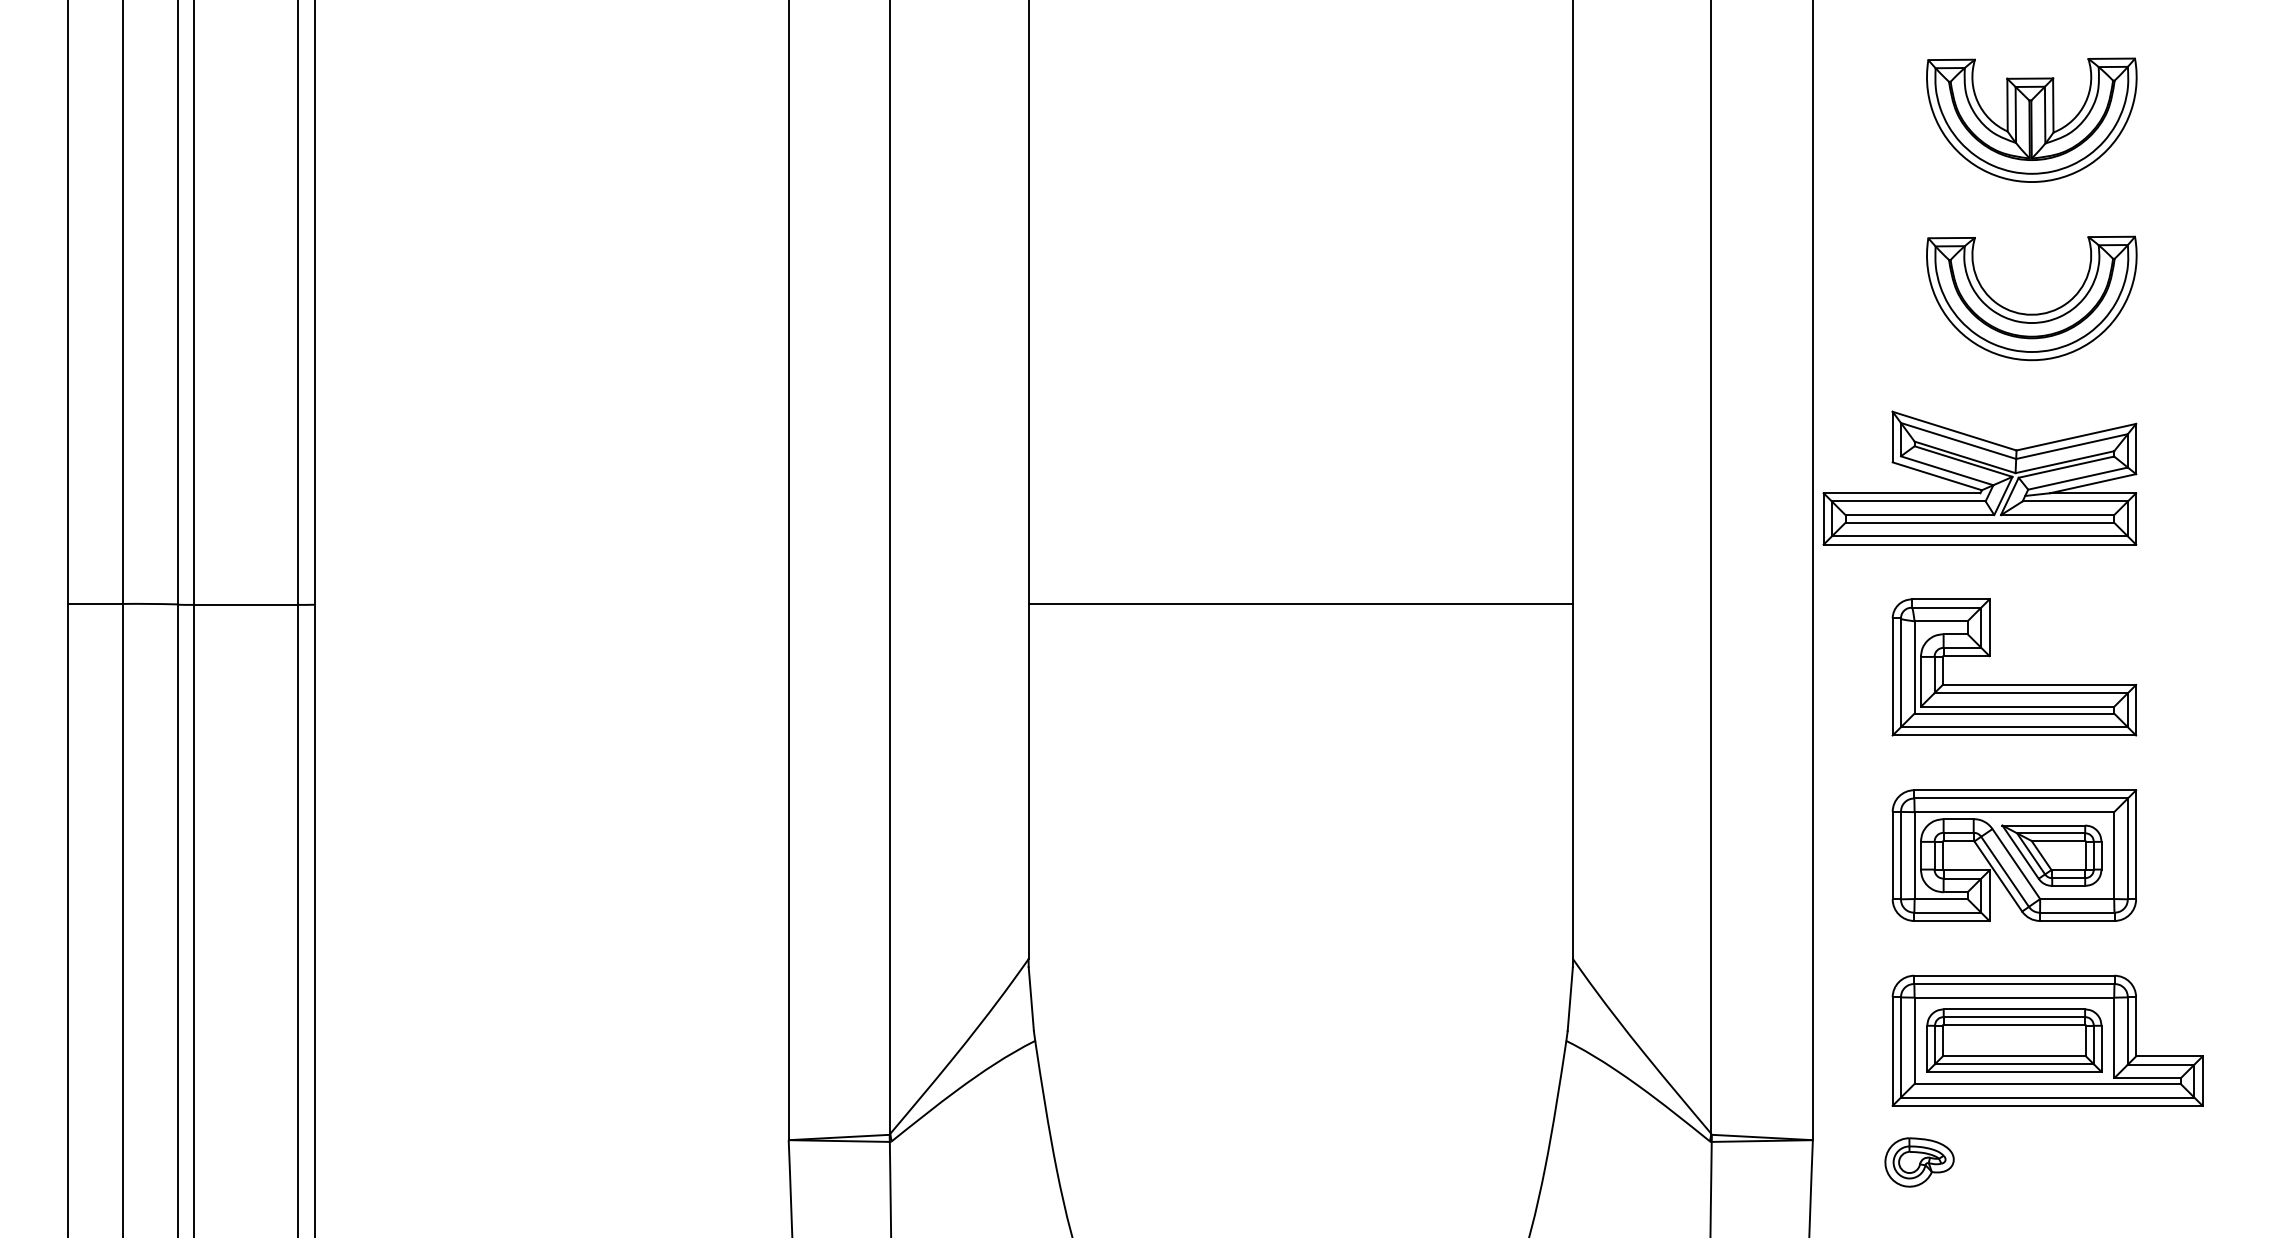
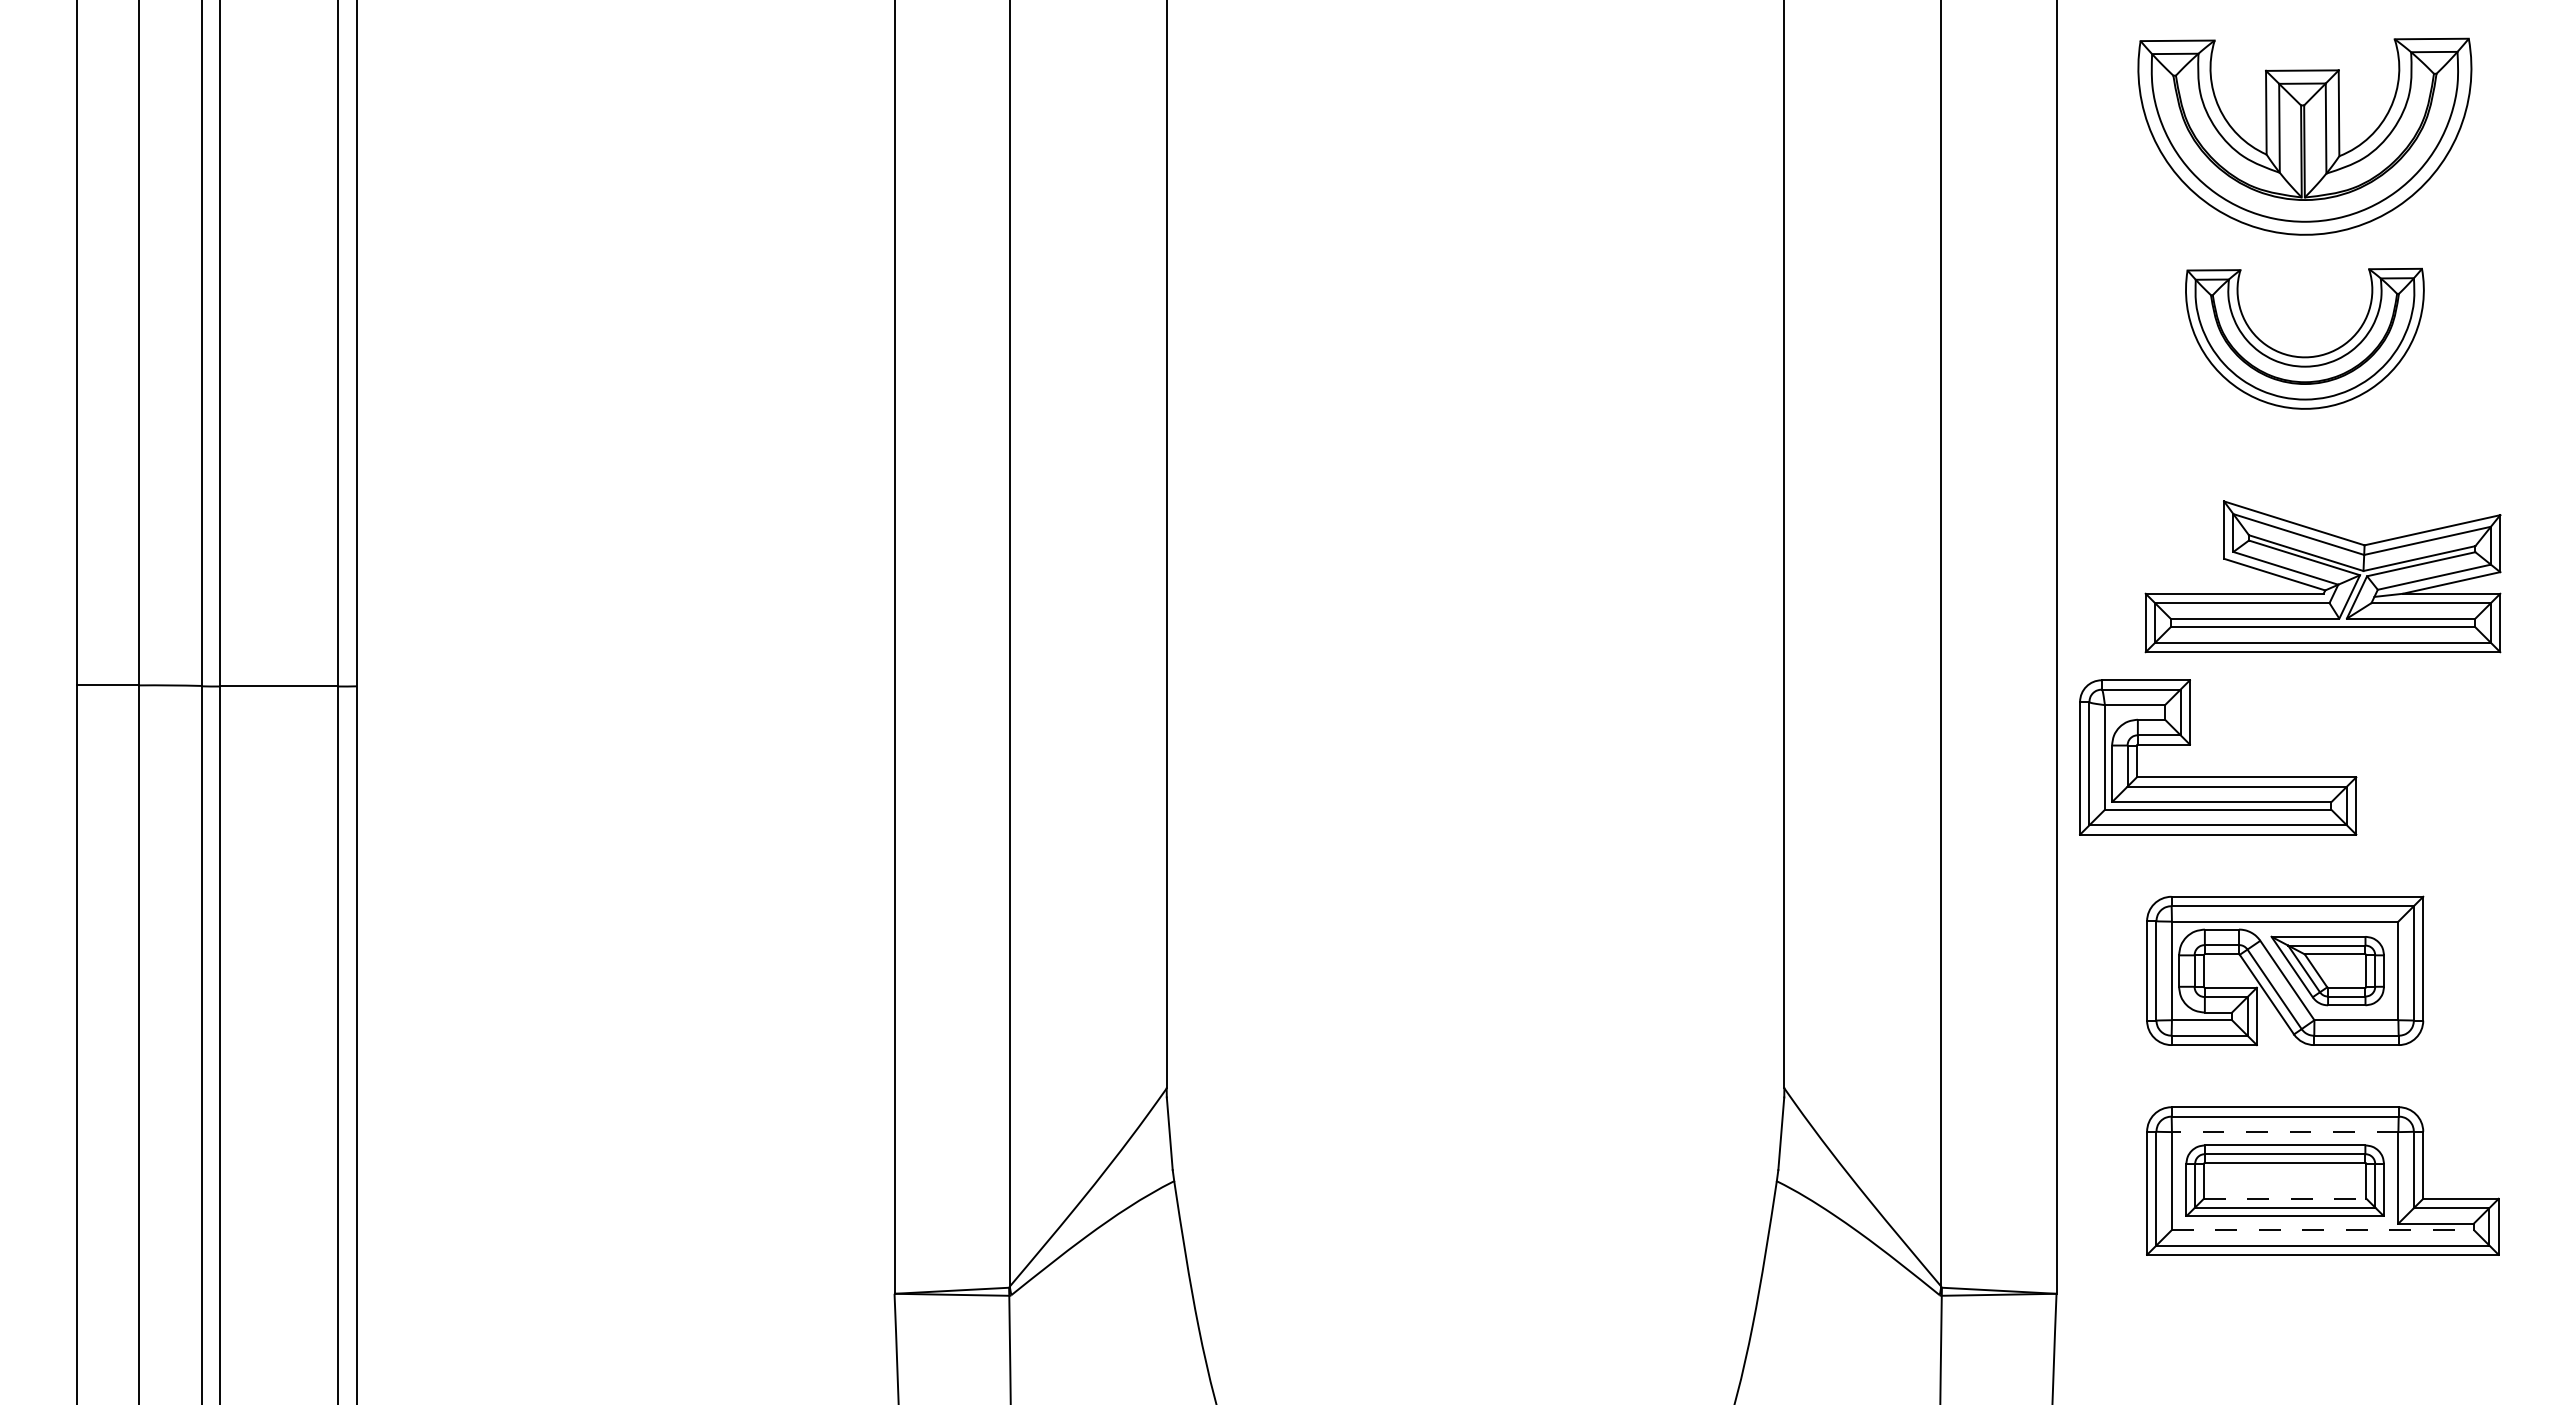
part: (2031, 120) -> (2304, 136), size x1.4
part: (1979, 477) -> (2322, 576), moved
line: (1300, 604) -> (1475, 685), removed
part: (2014, 684) -> (2218, 776), moved
line: (2013, 998) -> (2284, 1132), solid -> dashed
line: (2014, 1056) -> (2285, 1198), solid -> dashed
line: (2047, 1083) -> (2322, 1229), solid -> dashed
part: (1919, 1161) -> (2177, 1318), removed

